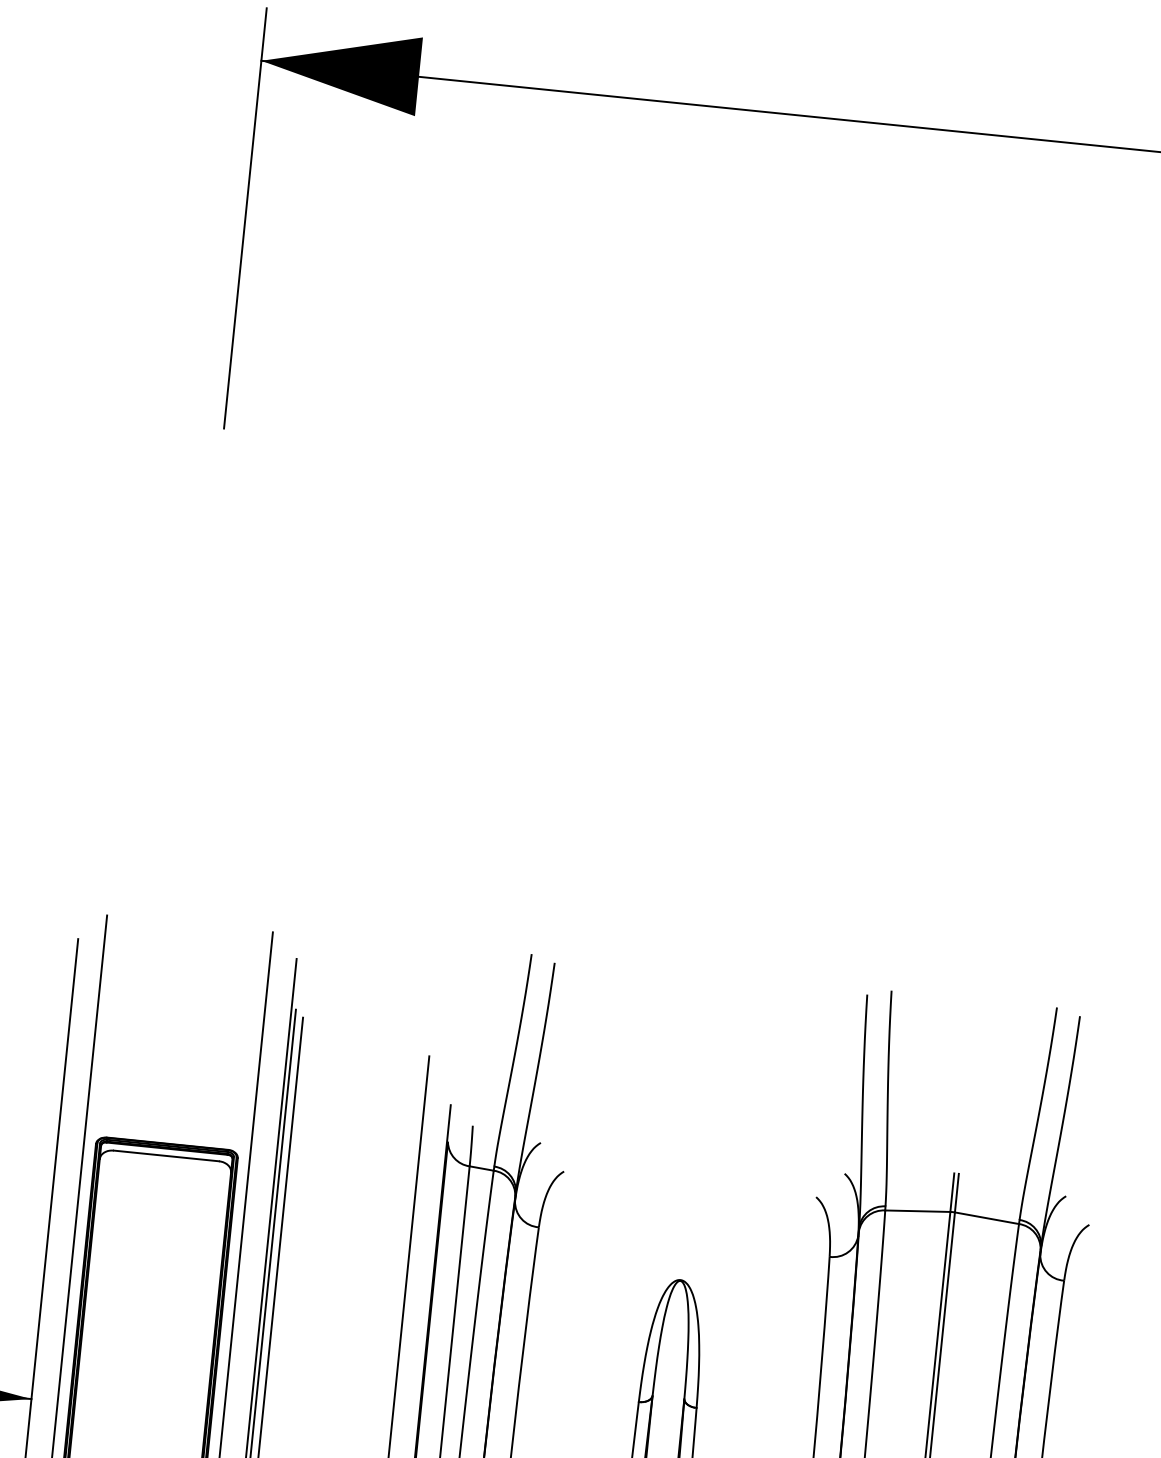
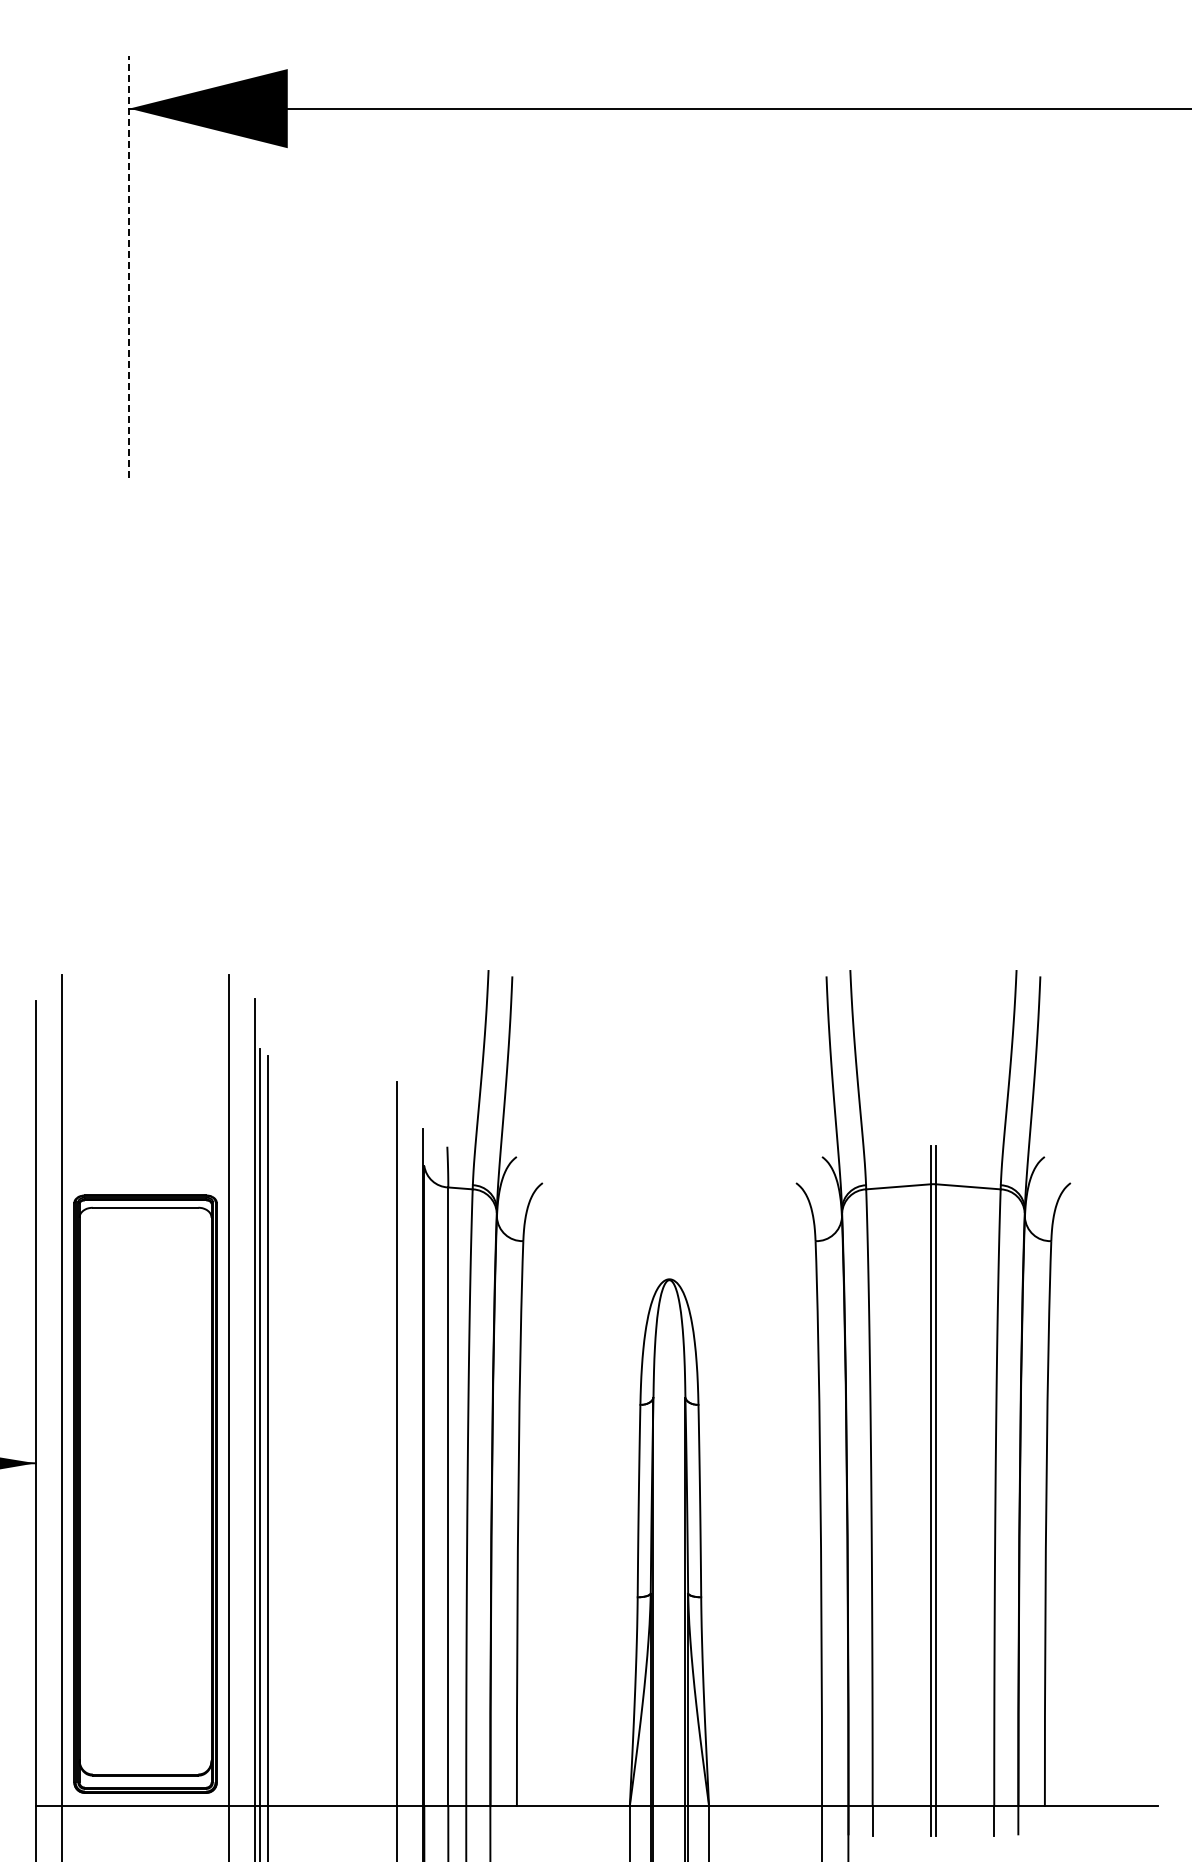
line: (245, 217) -> (129, 266), solid -> dashed

